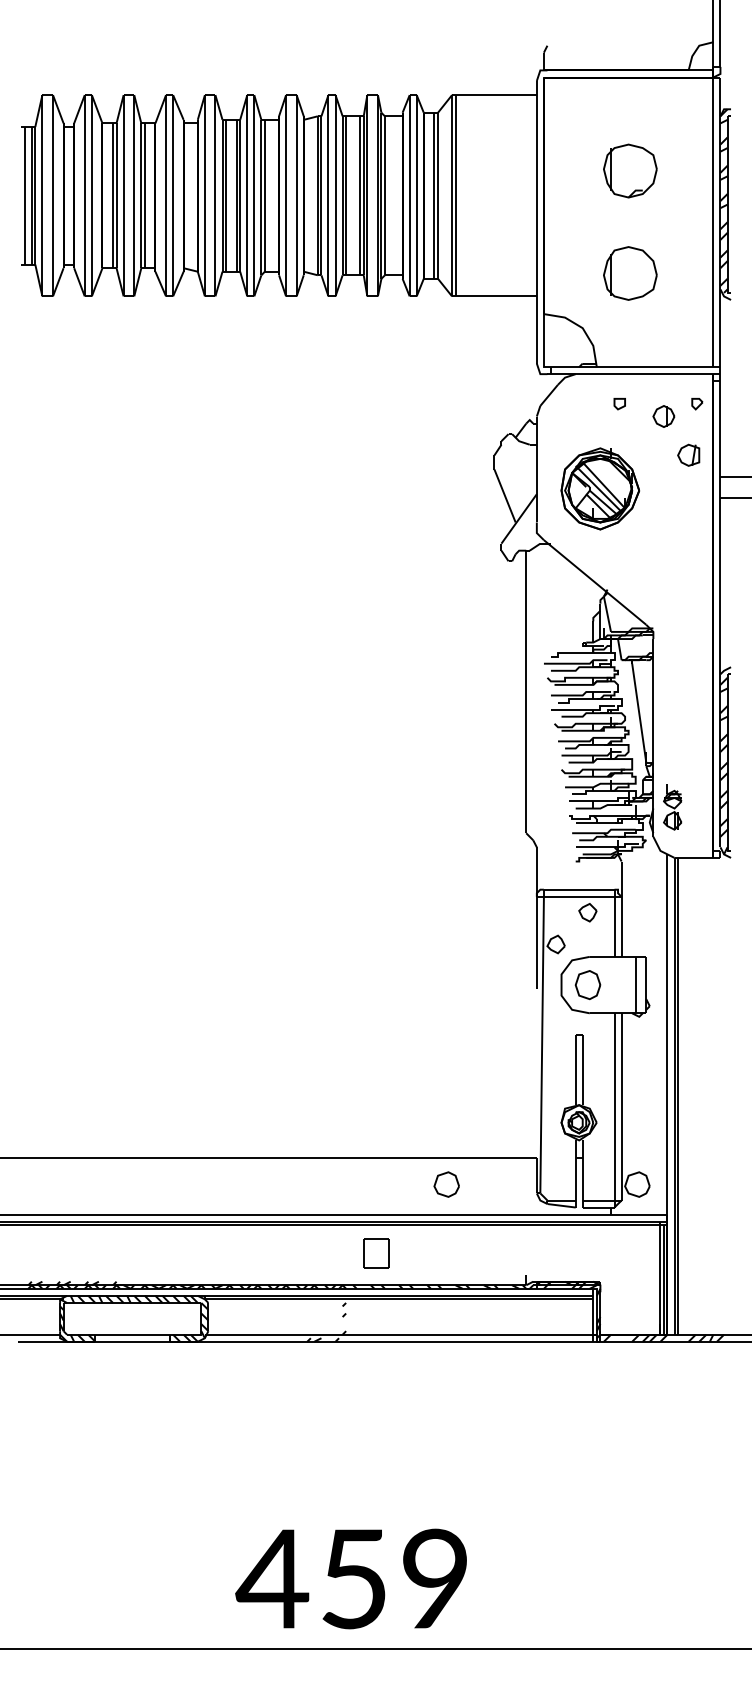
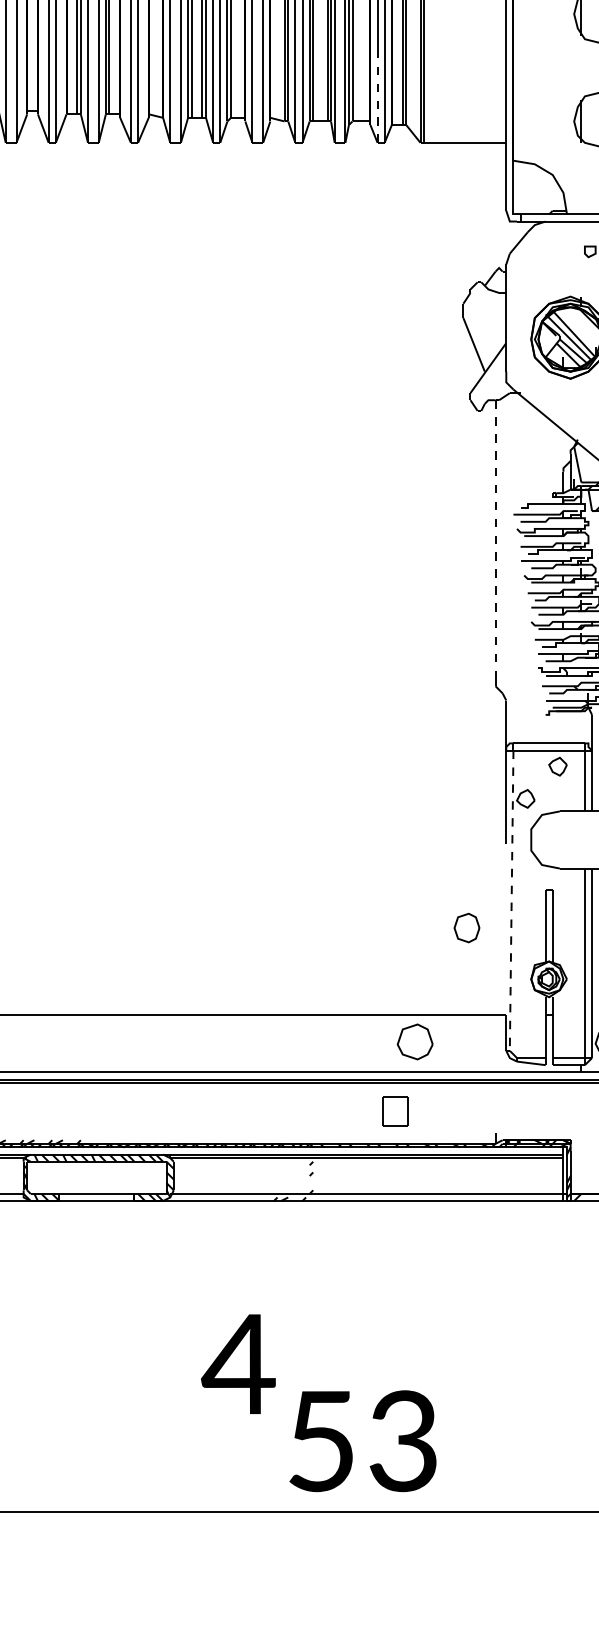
line: (409, 253) -> (377, 99), solid -> dashed
line: (526, 688) -> (495, 539), solid -> dashed
part: (587, 985) -> (466, 928), moved
line: (542, 1045) -> (512, 901), solid -> dashed
part: (446, 1184) -> (414, 1041), size x1.4
part: (376, 1253) -> (395, 1111), moved
text: (272, 1578) -> (238, 1363), moved
text: (434, 1578) -> (402, 1440), 9 -> 3

